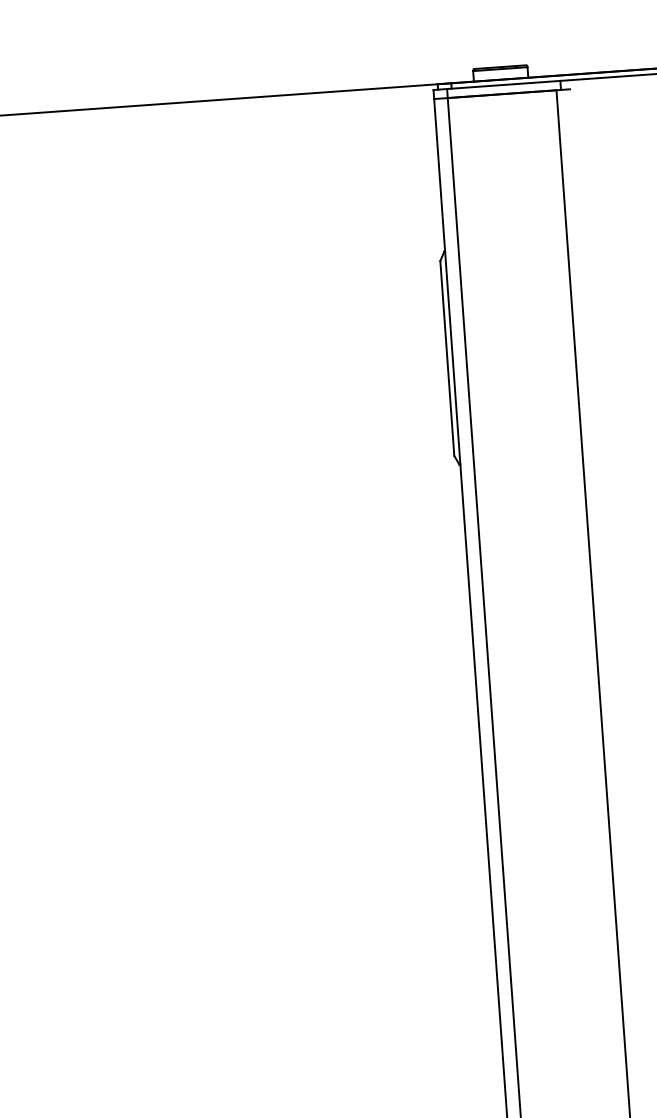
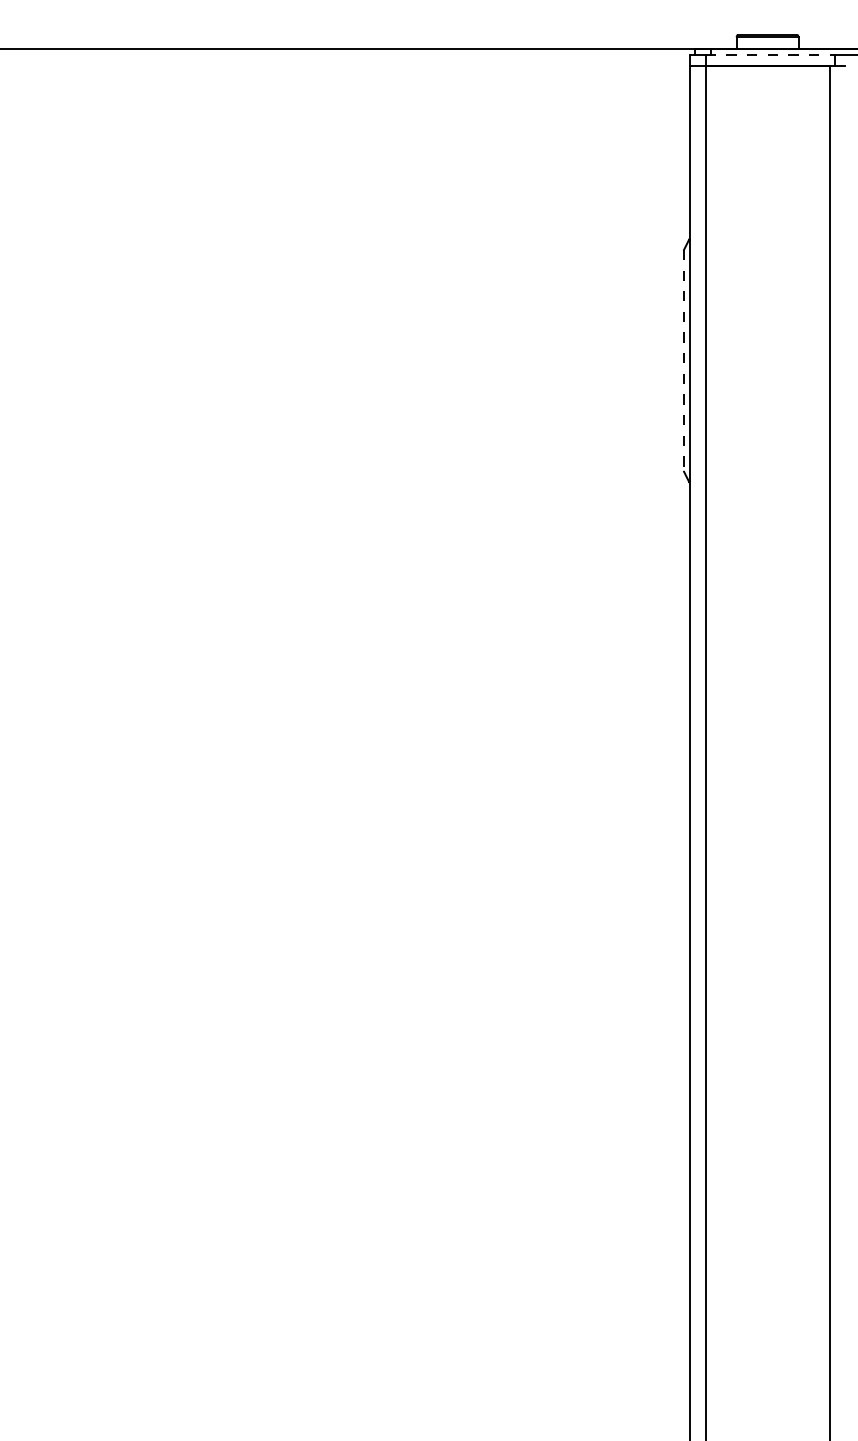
line: (504, 85) -> (770, 55), solid -> dashed
line: (447, 358) -> (684, 360), solid -> dashed

